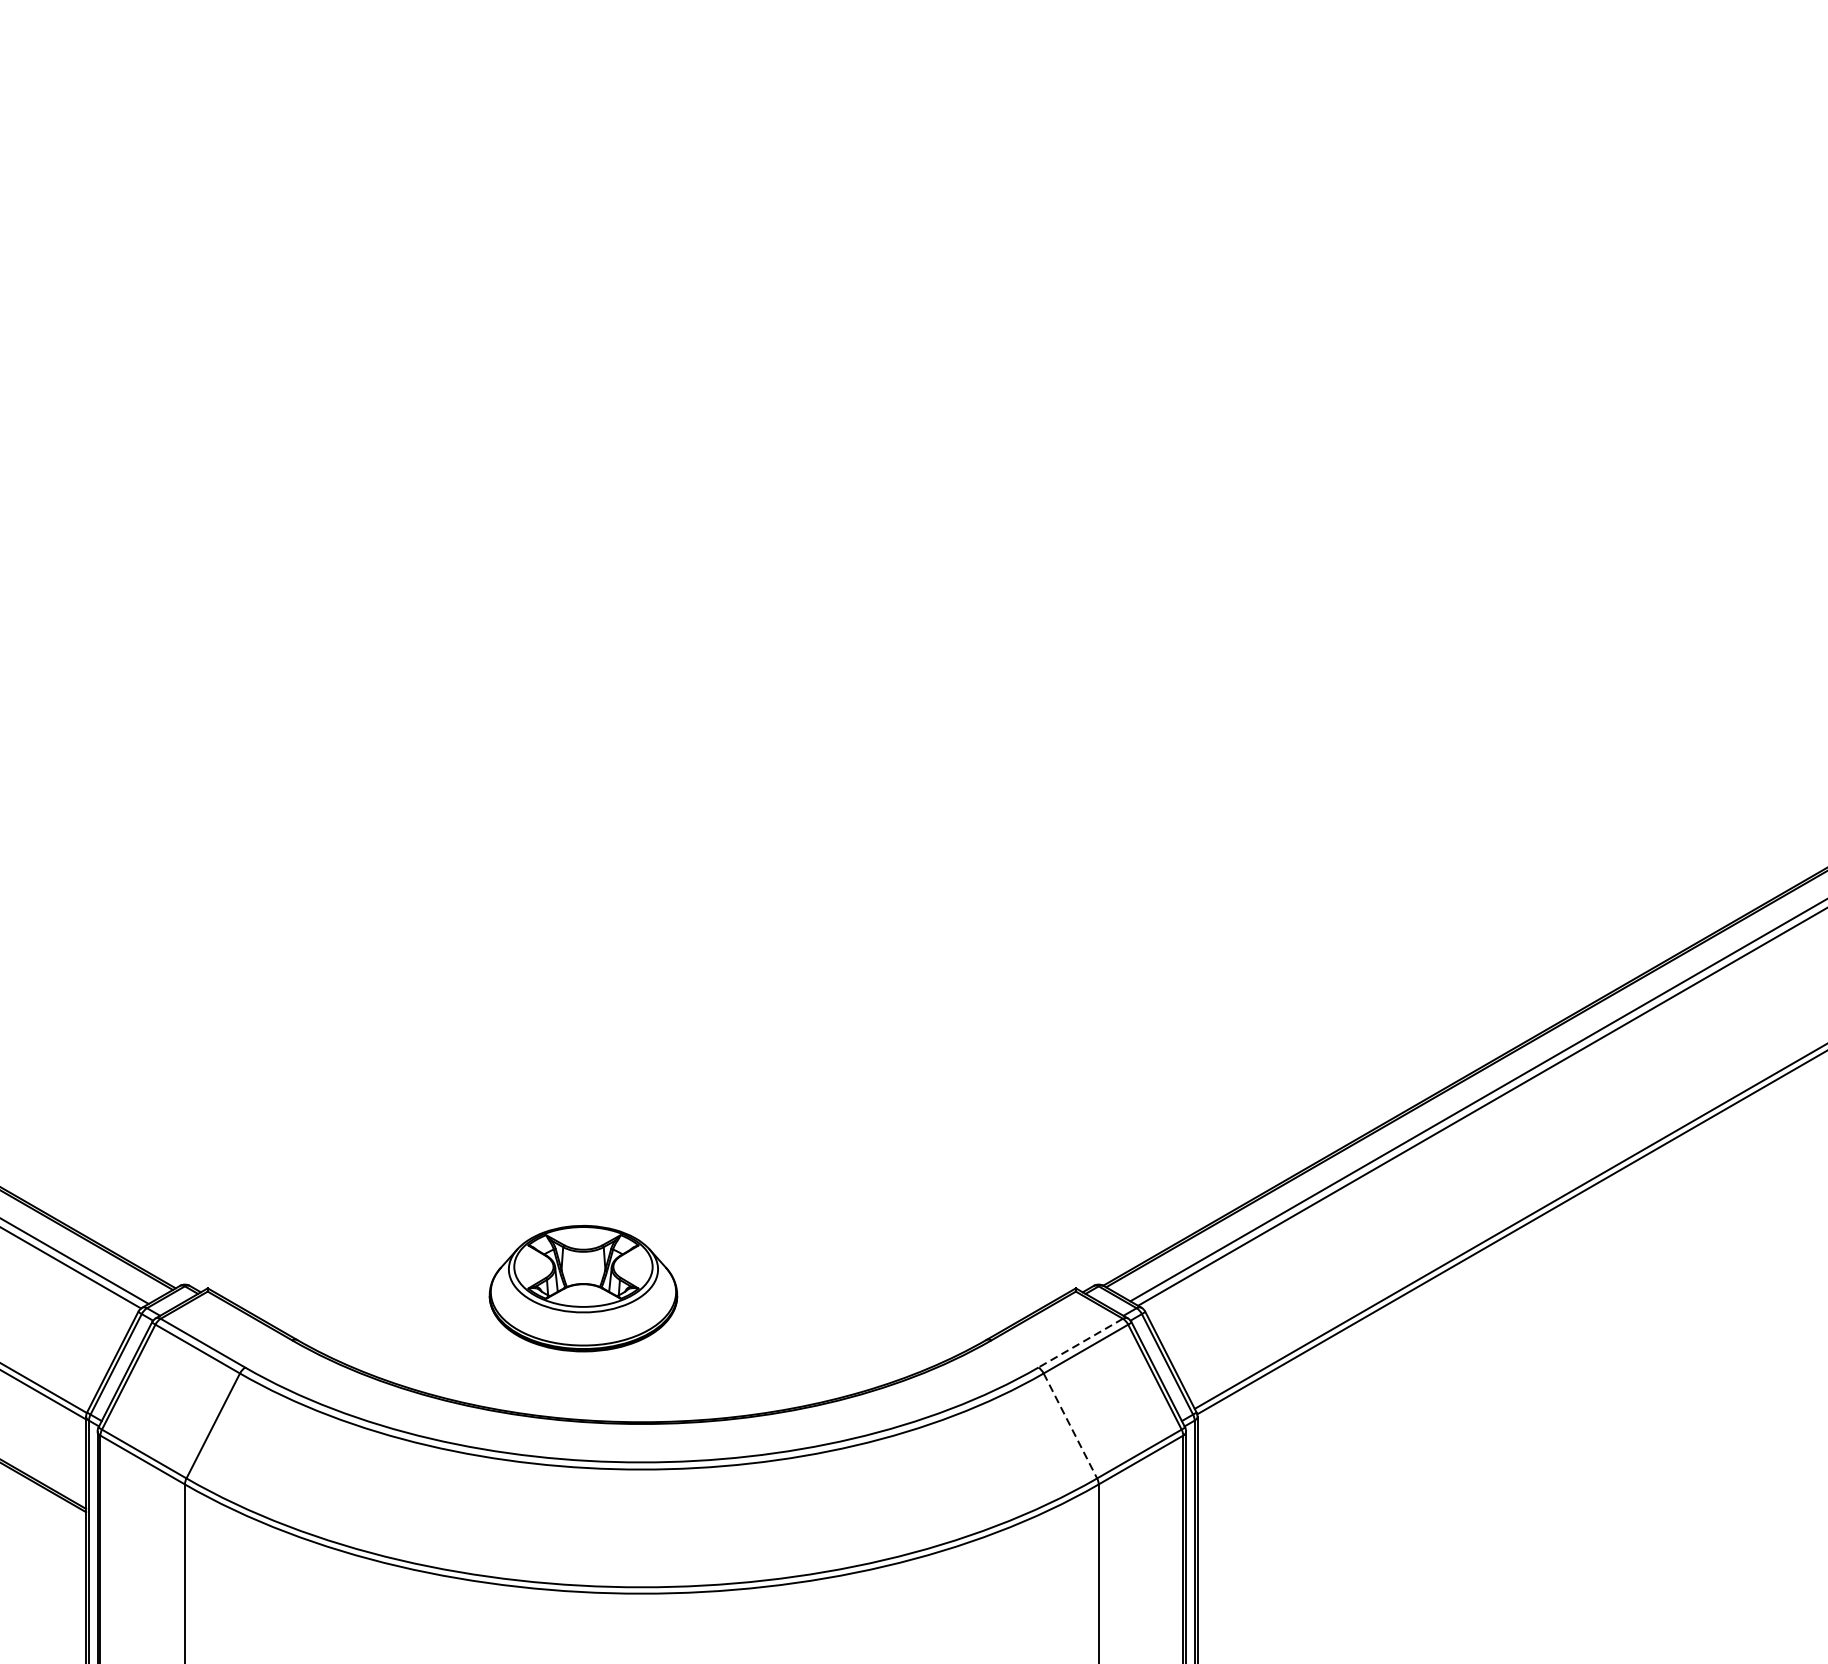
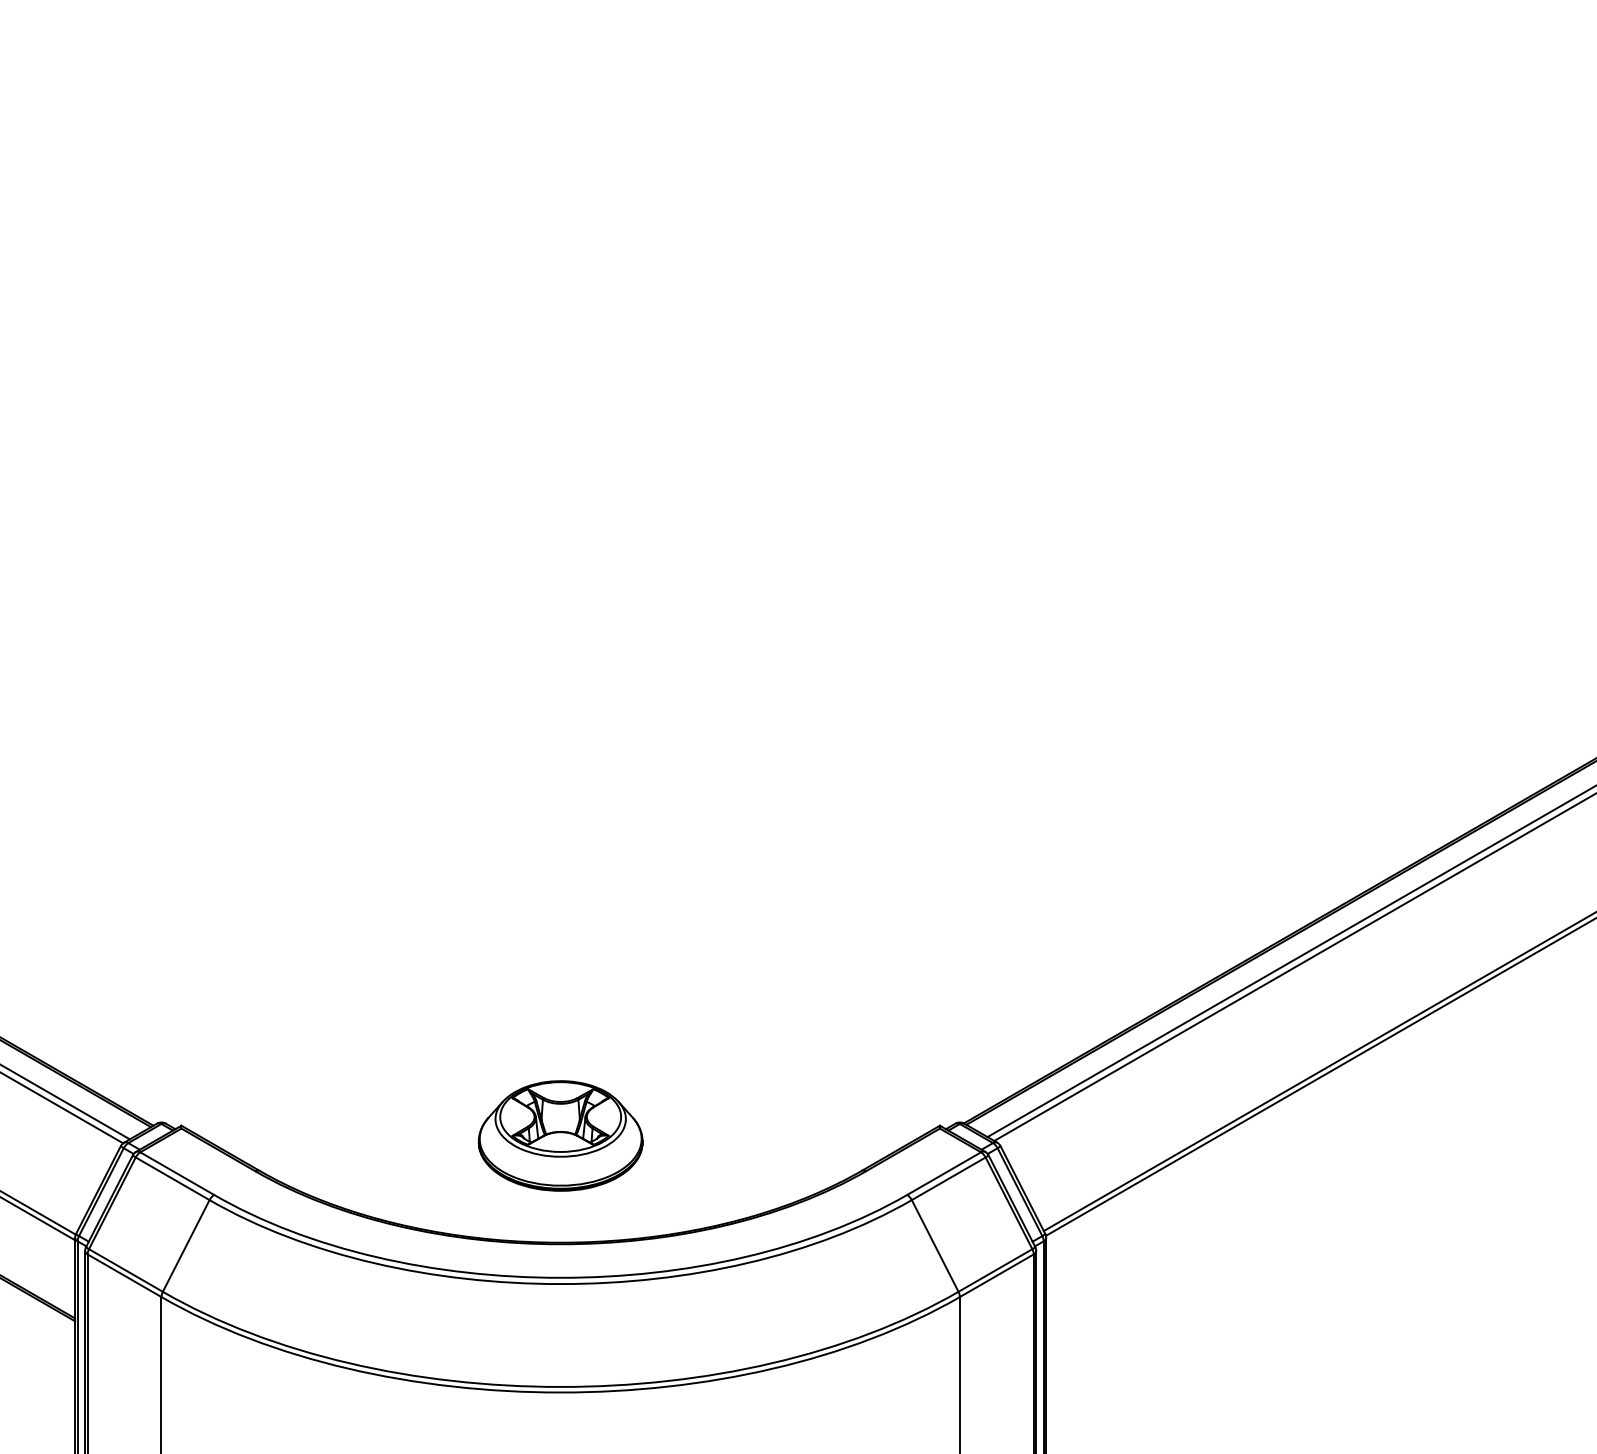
part: (583, 1288) -> (560, 1135), moved
line: (1081, 1343) -> (944, 1173), dashed -> solid
line: (1070, 1426) -> (935, 1246), dashed -> solid

